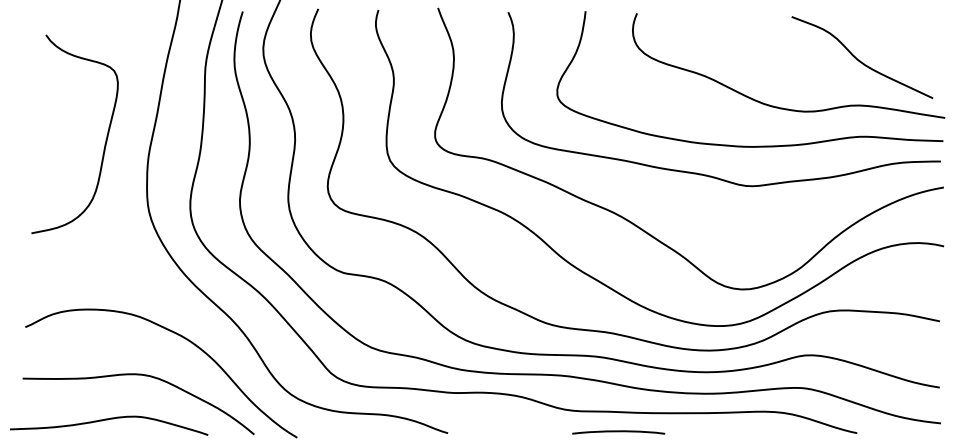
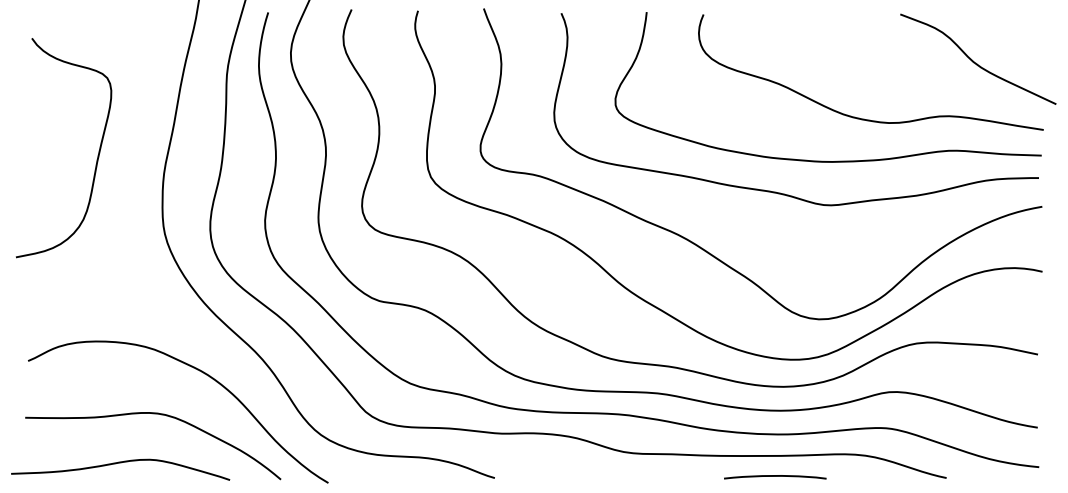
curve: (858, 59) -> (974, 61), moved
curve: (105, 141) -> (97, 155), moved
curve: (618, 431) -> (775, 476), moved

